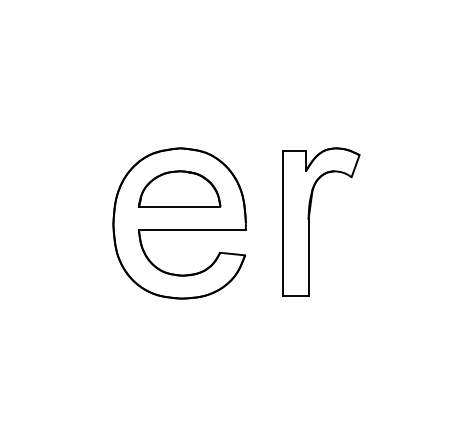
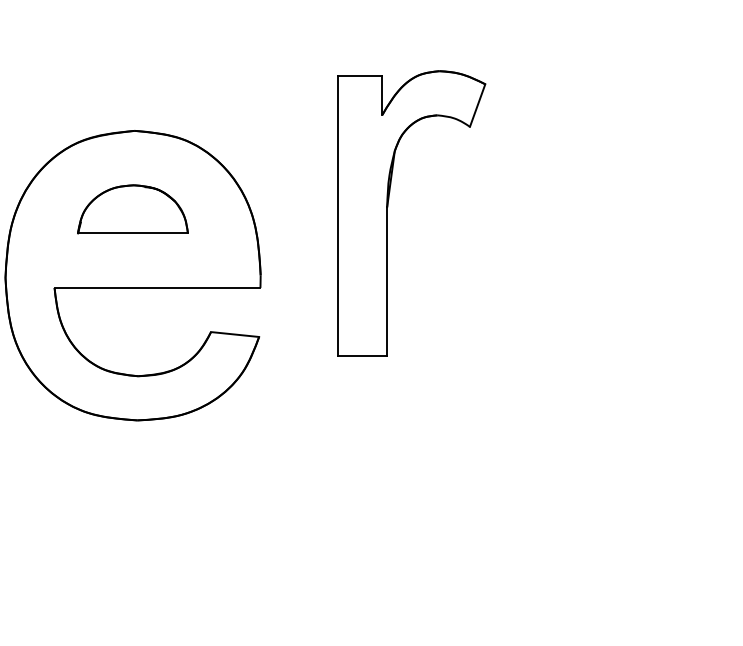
part: (179, 188) -> (132, 208), size x0.7
part: (309, 221) -> (388, 212), moved

